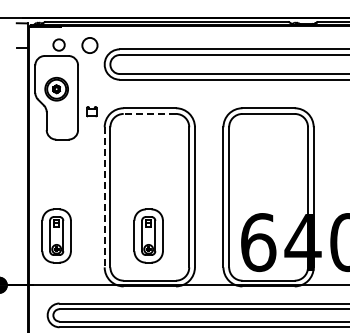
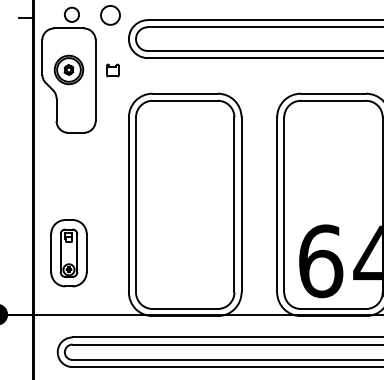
part: (91, 111) -> (112, 70), moved
line: (149, 113) -> (184, 100), dashed -> solid
line: (104, 197) -> (128, 205), dashed -> solid
part: (148, 235) -> (183, 252), removed

